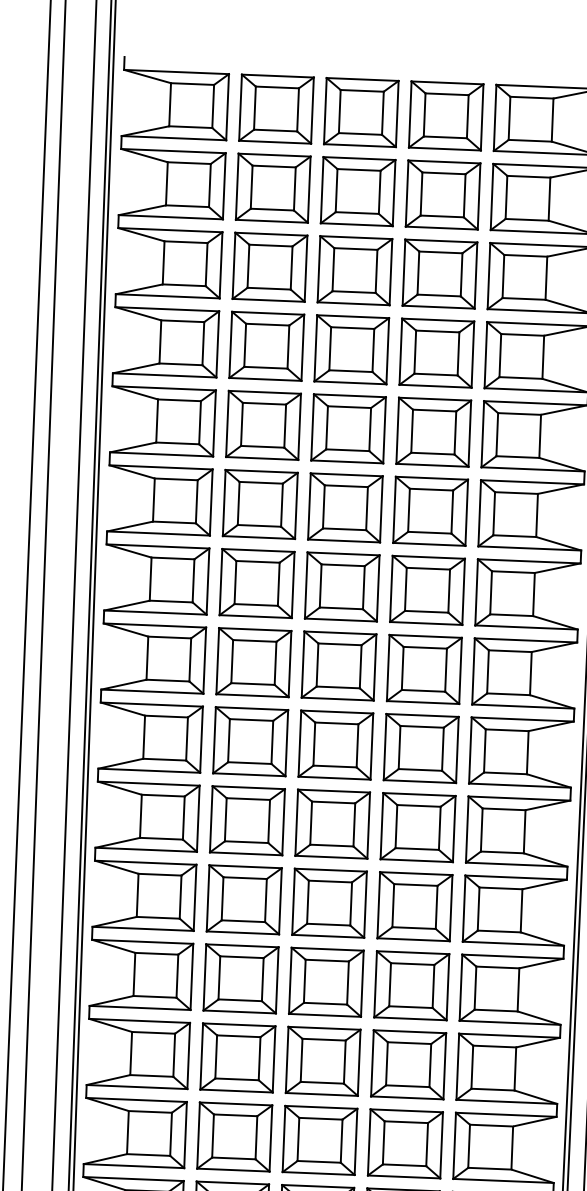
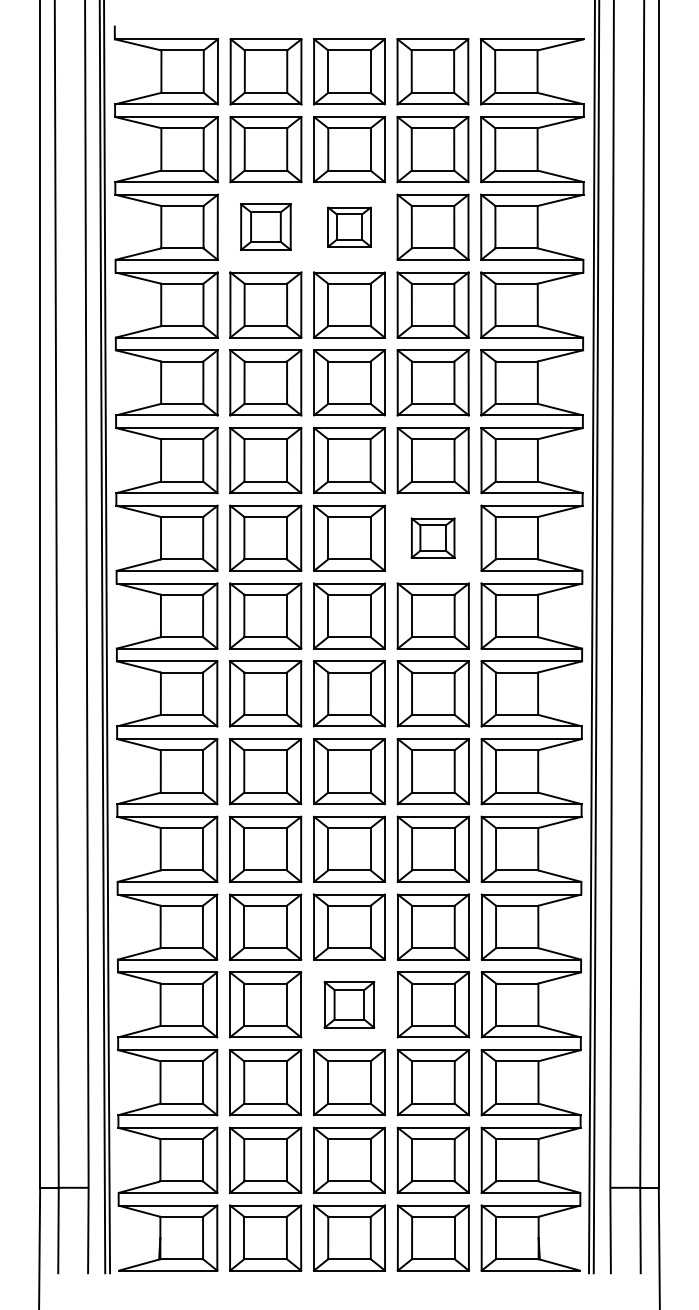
part: (269, 266) -> (265, 226), size x0.7
part: (355, 269) -> (349, 226), size x0.6
part: (426, 589) -> (432, 537), size x0.6
part: (323, 1060) -> (349, 1004), size x0.7

